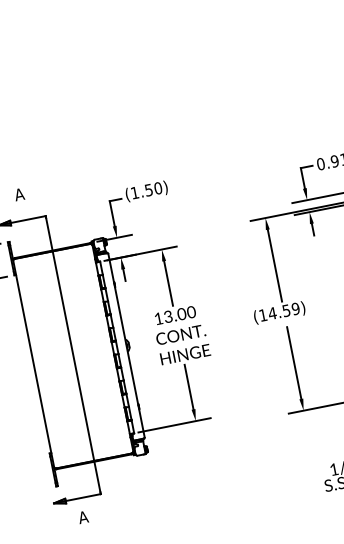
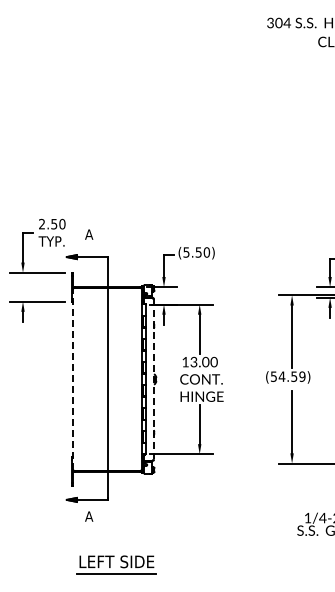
text: (134, 192) -> (186, 252), (1.50) -> (5.50)
text: (262, 315) -> (273, 376), (14.59) -> (54.59)
line: (127, 345) -> (154, 379), solid -> dashed
line: (32, 363) -> (72, 378), solid -> dashed

